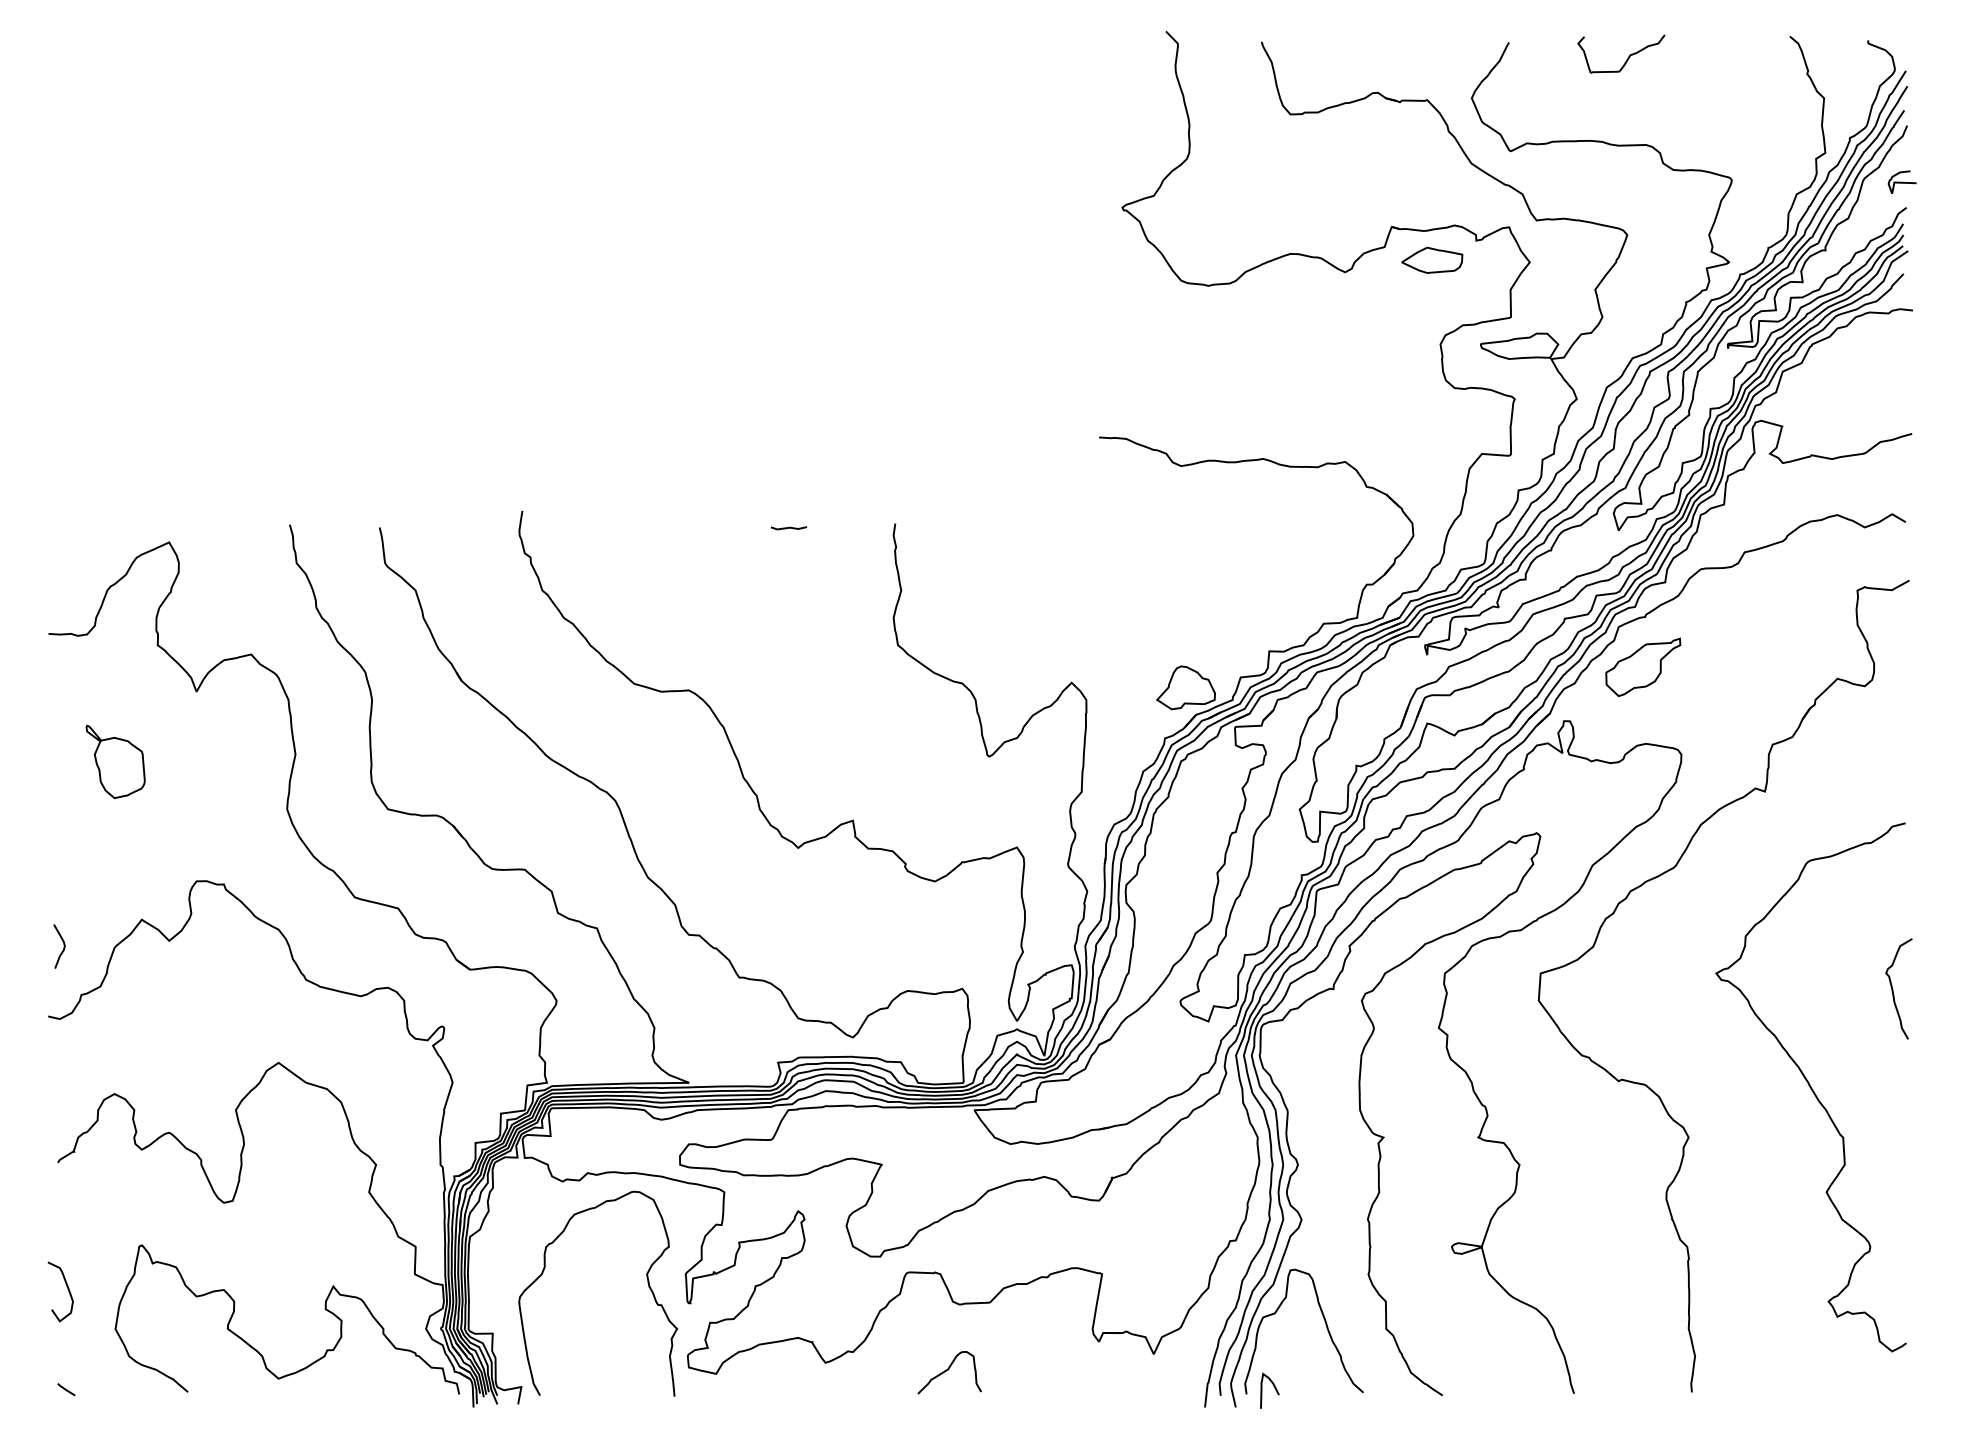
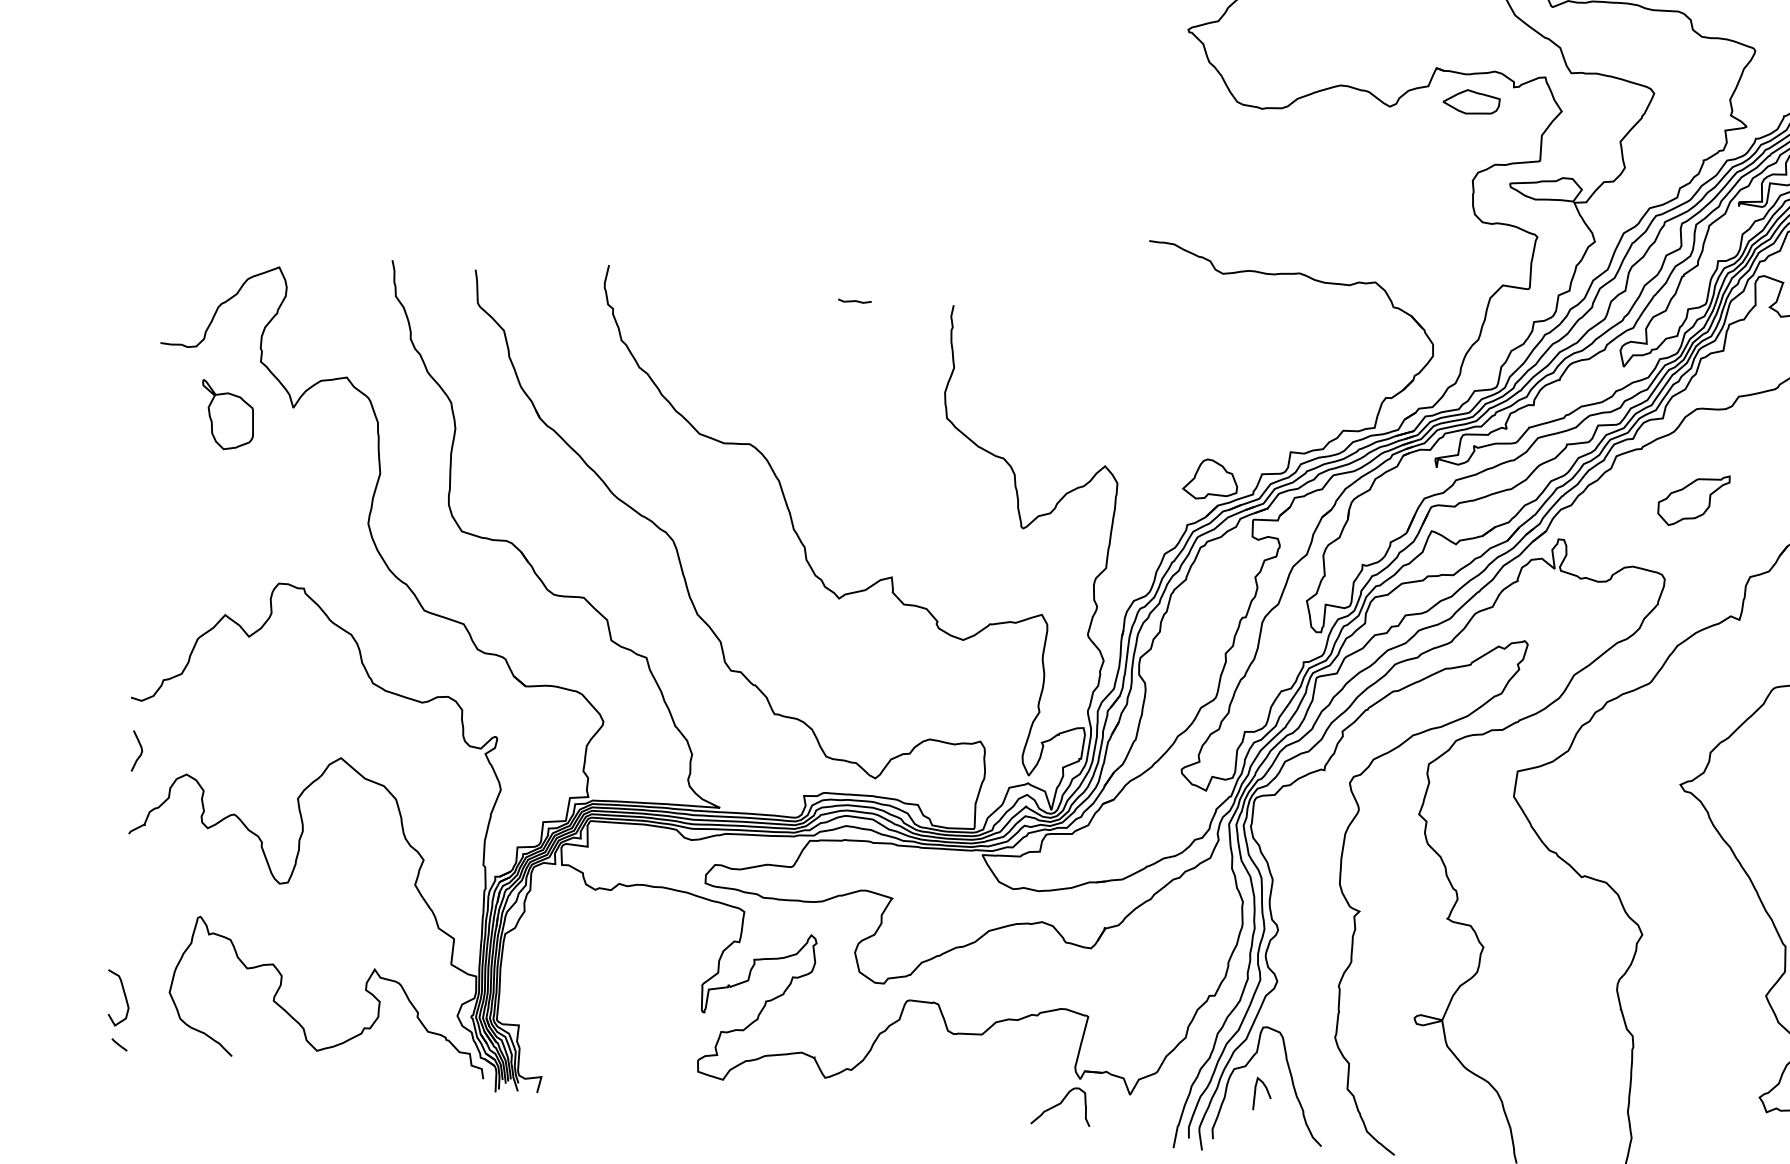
part: (1643, 667) -> (1693, 500), moved
part: (115, 761) -> (227, 415), moved
curve: (63, 946) -> (140, 751), moved
curve: (647, 1283) -> (666, 990), removed
curve: (67, 1289) -> (124, 996), moved
curve: (948, 1370) -> (1060, 1104), moved
curve: (1274, 1388) -> (1267, 1092), moved

